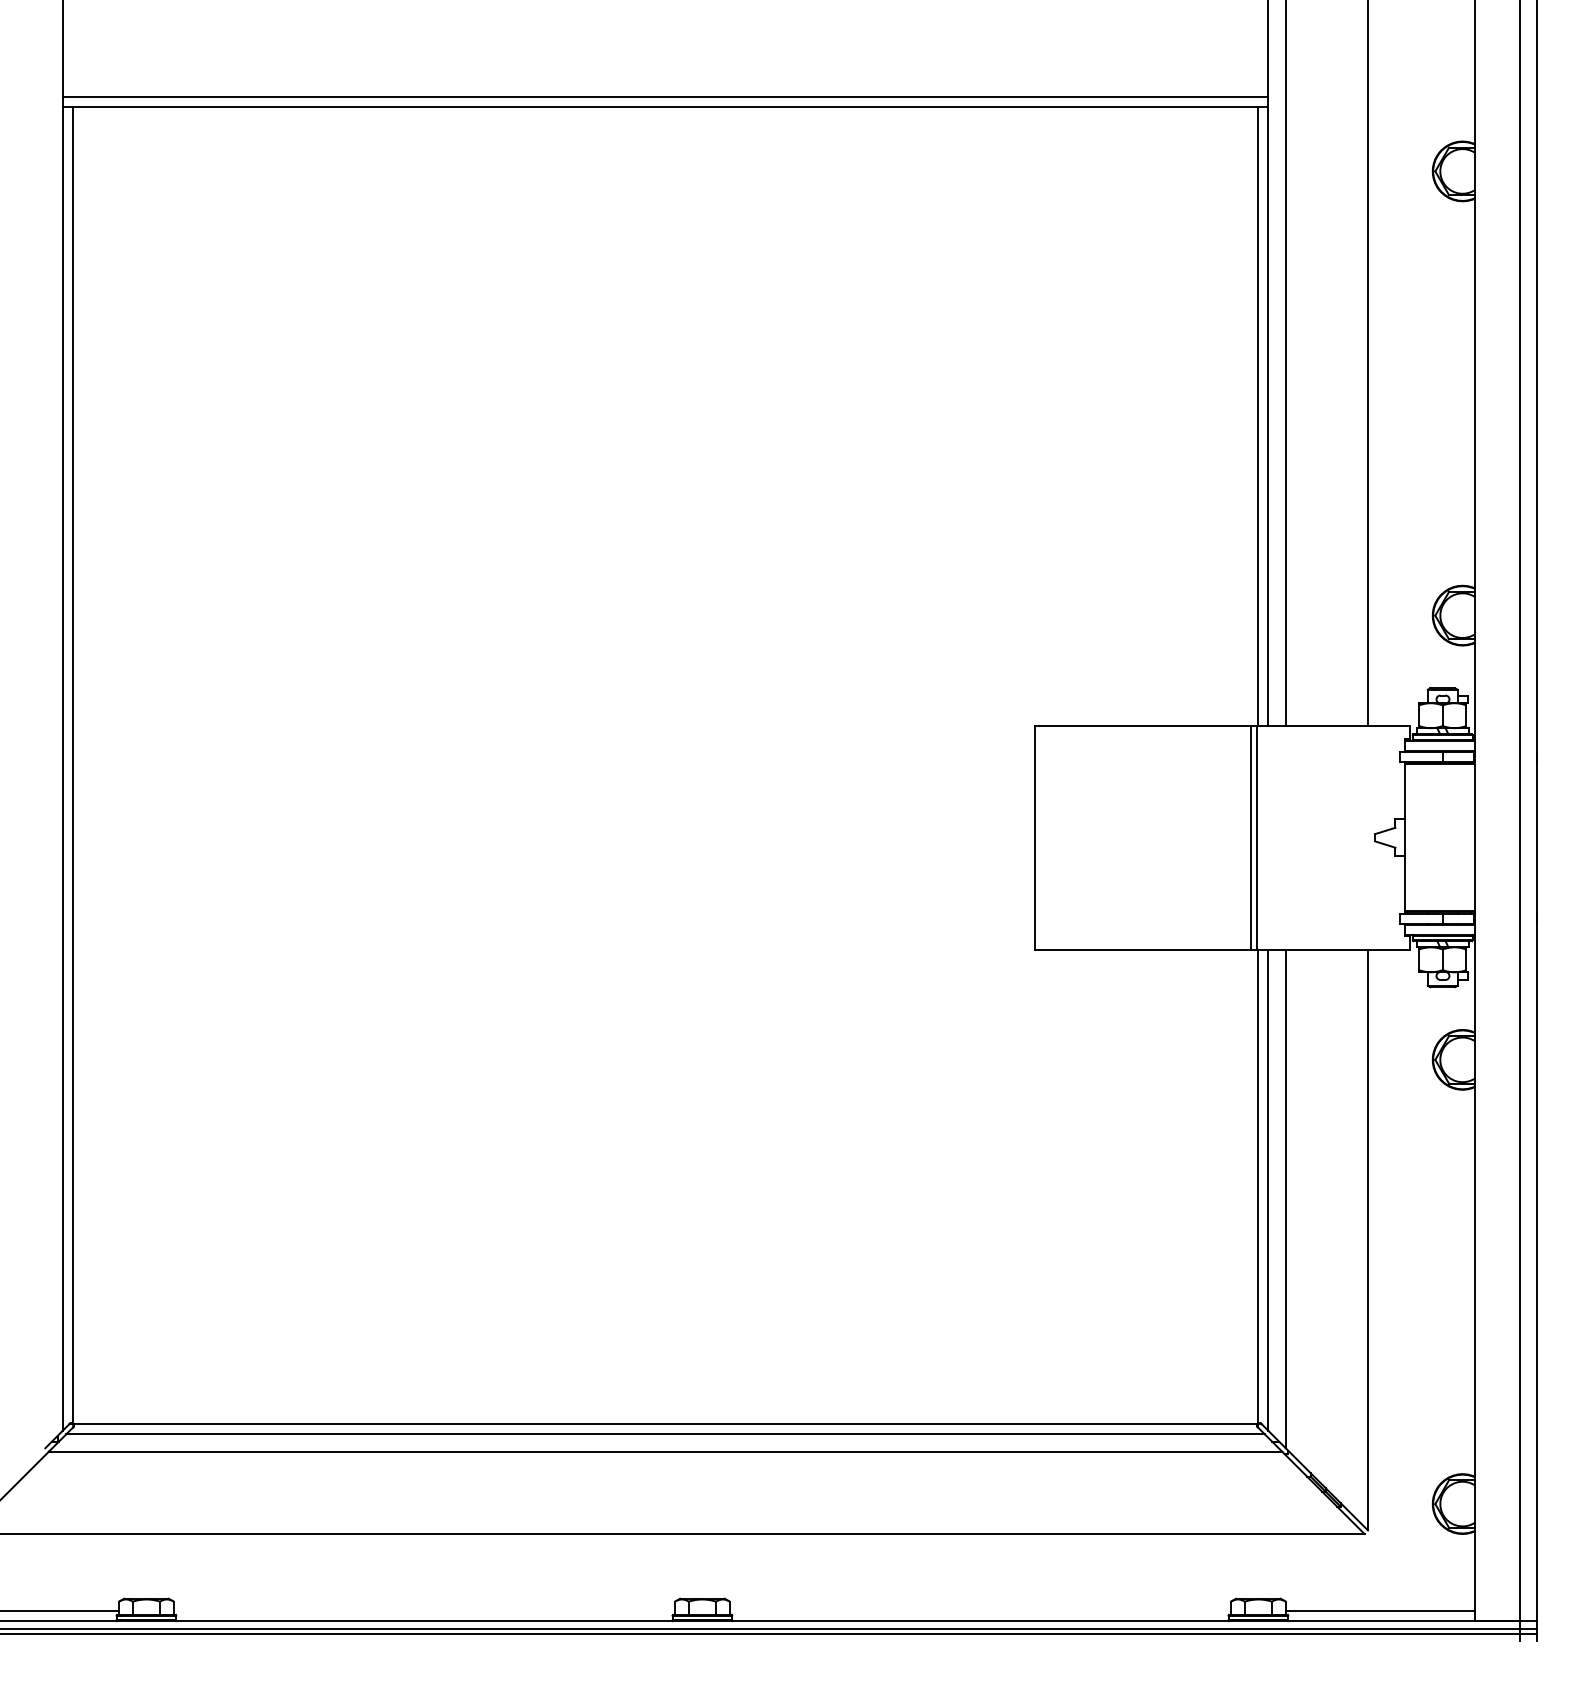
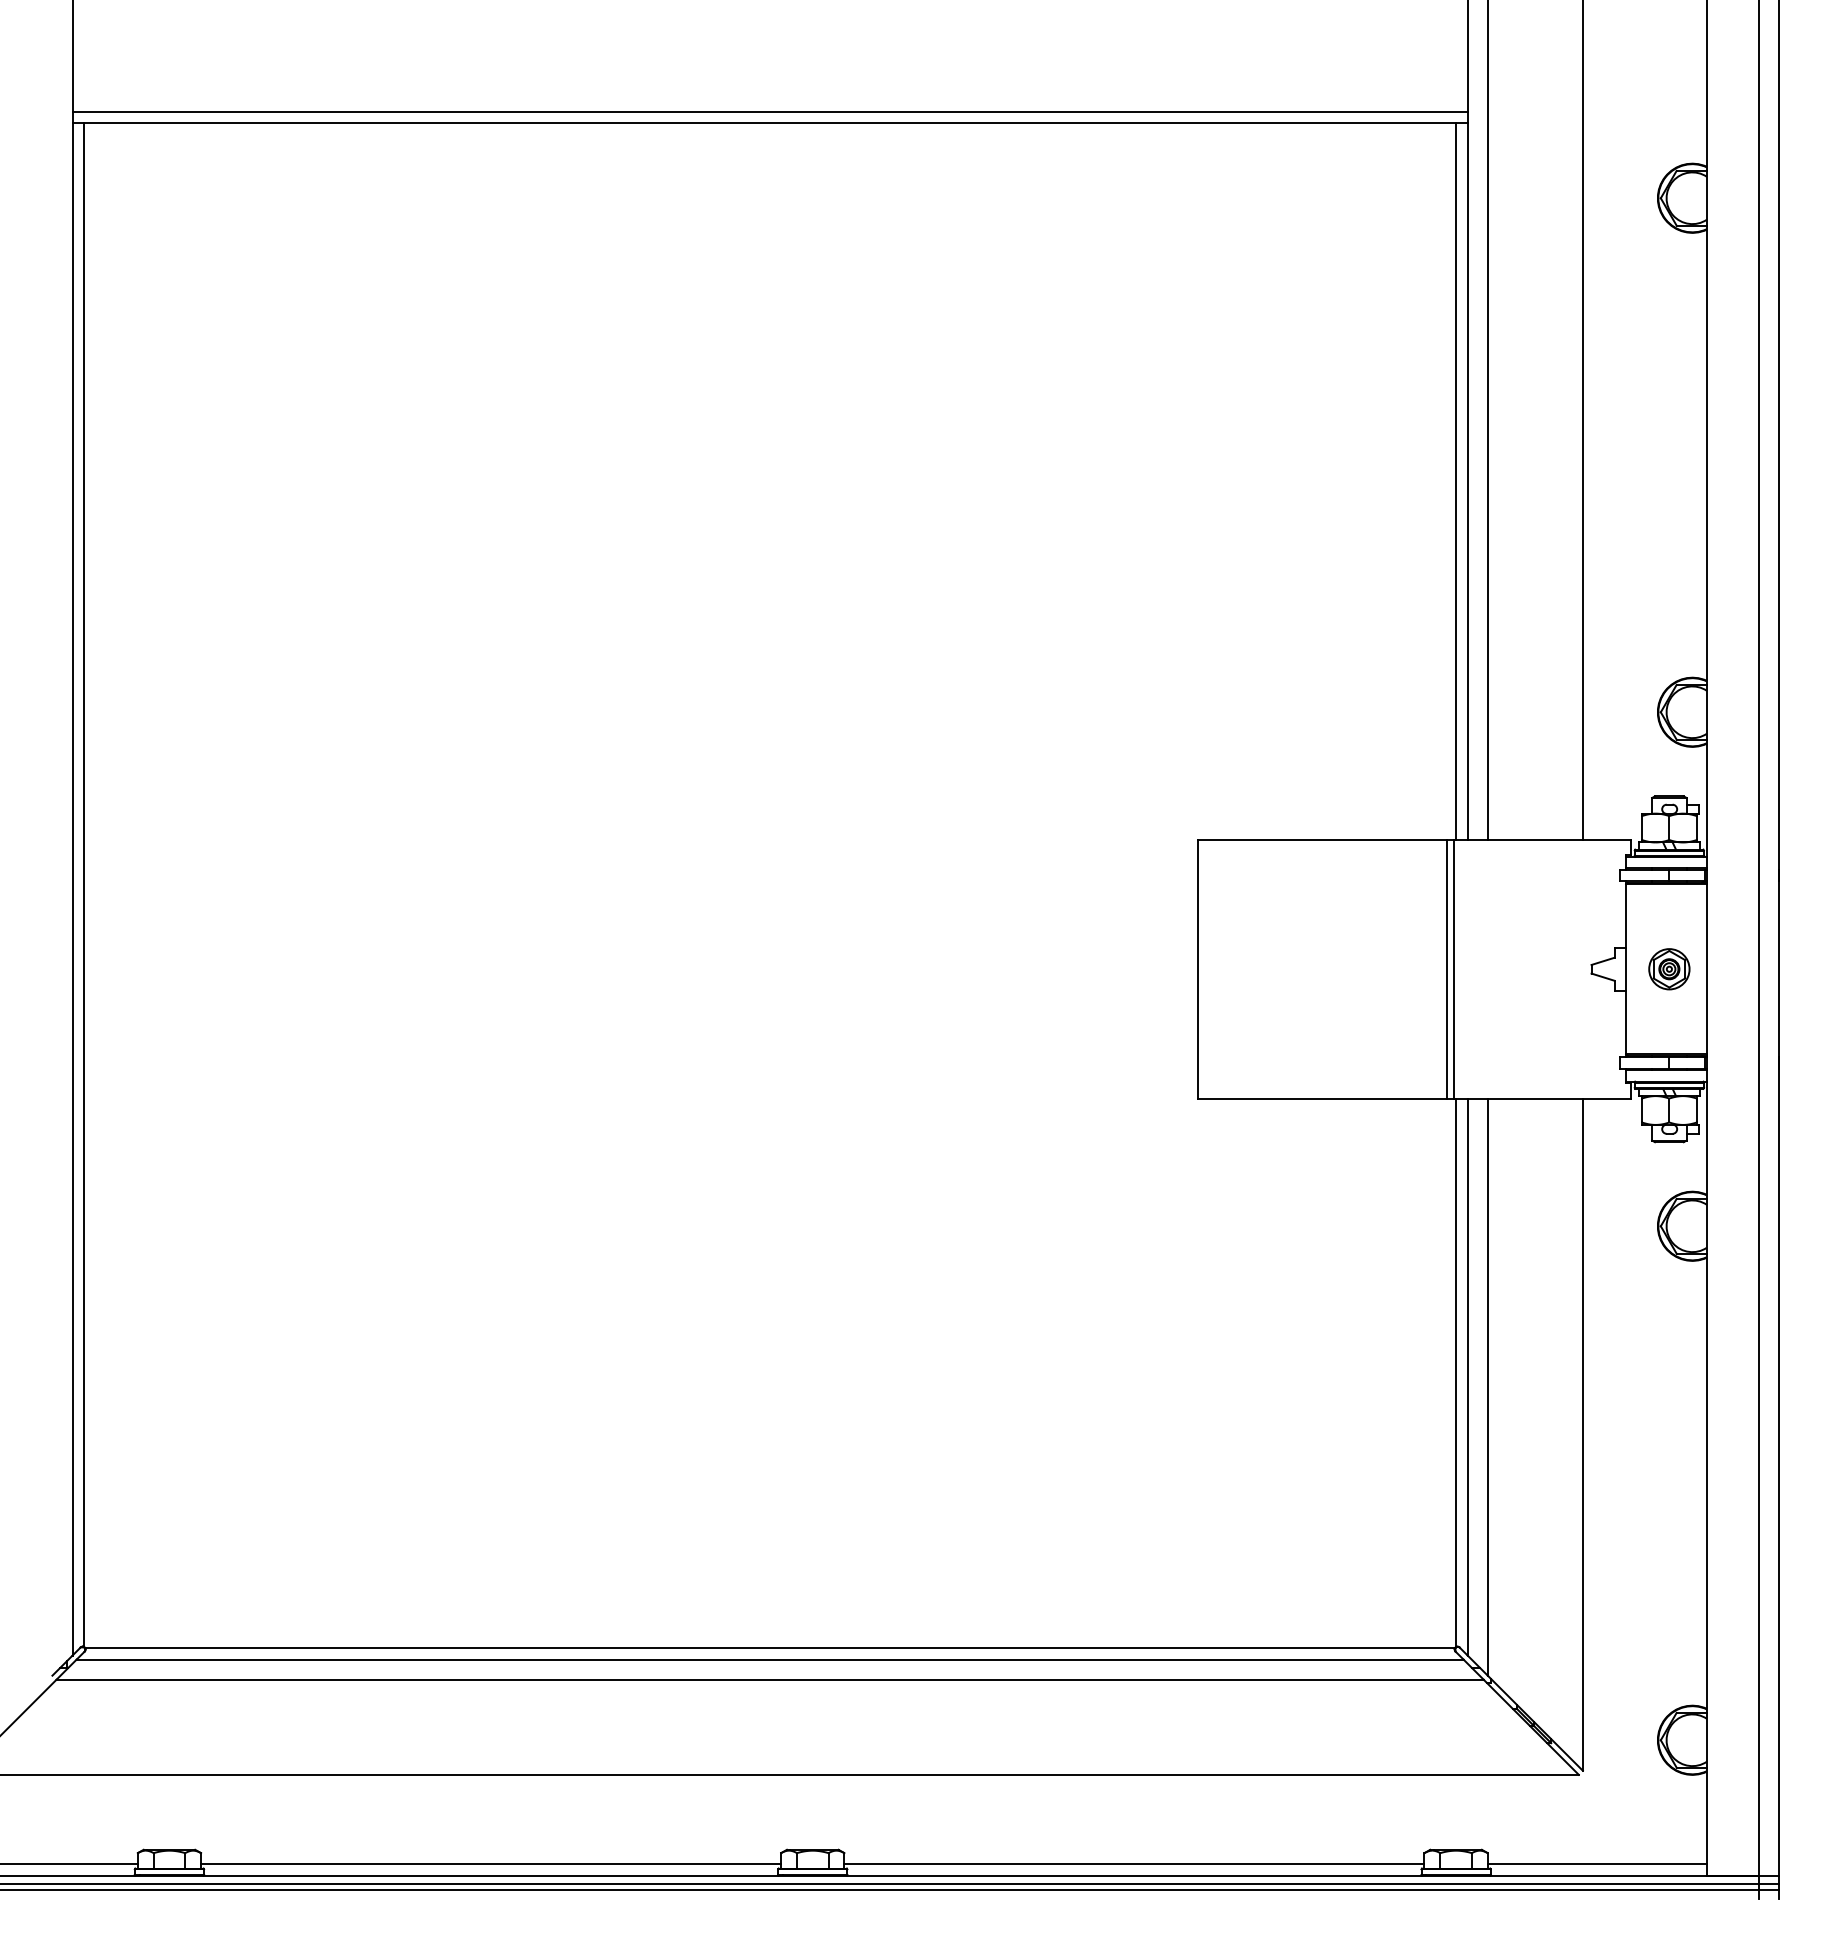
part: (1442, 837) -> (1669, 968), added
line: (424, 1611) -> (491, 1864), added
line: (980, 1611) -> (1134, 1864), added

